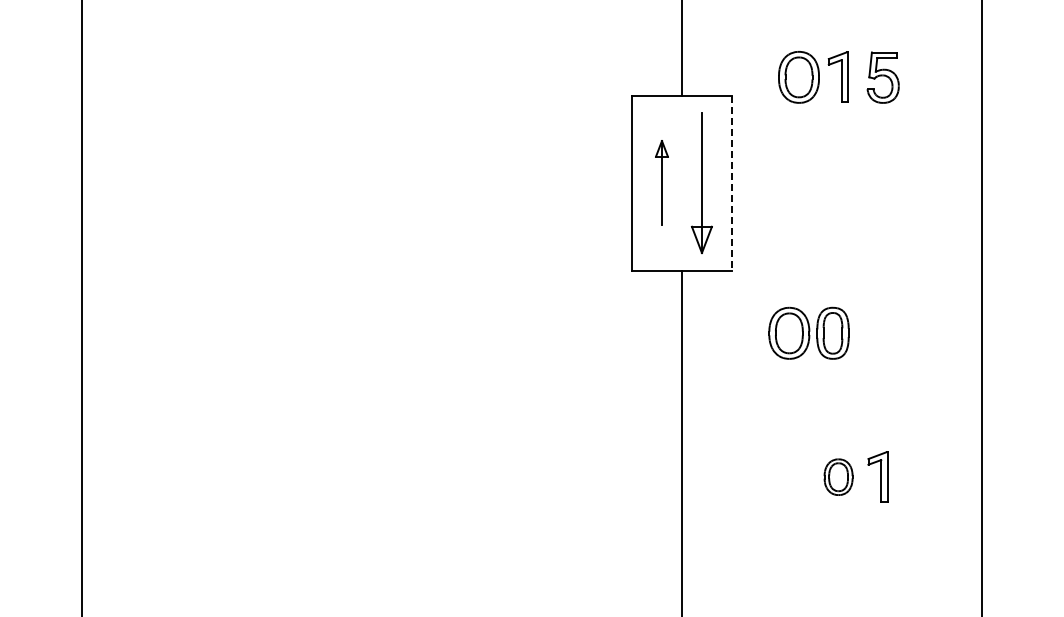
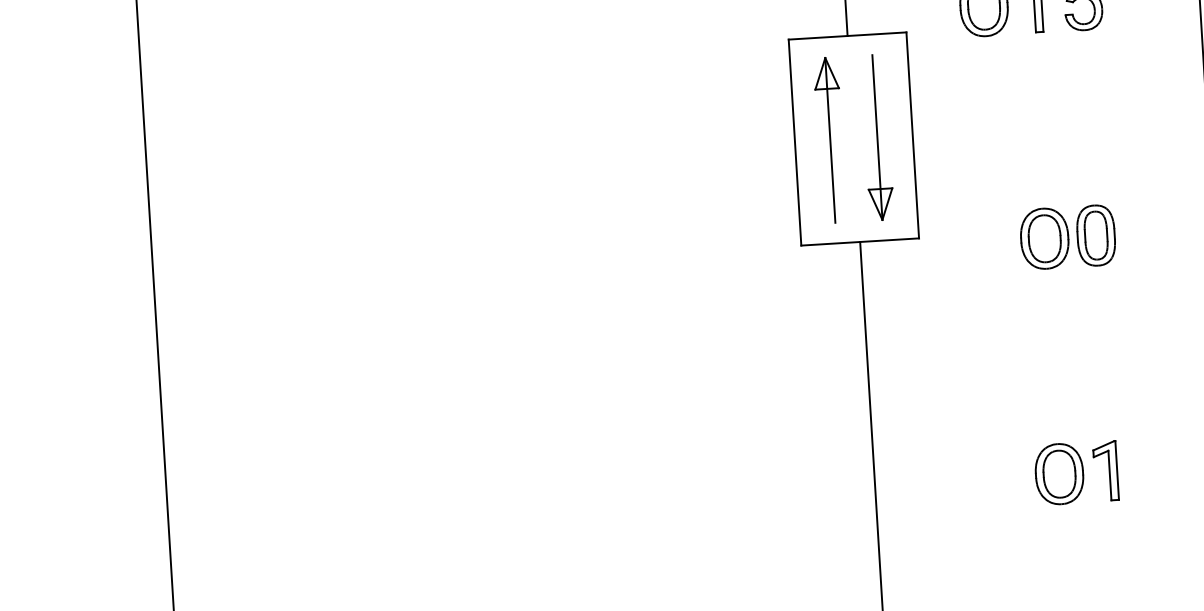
part: (661, 182) -> (829, 139), size x1.67
line: (731, 183) -> (912, 135), dashed -> solid
part: (808, 332) -> (1067, 236), moved
part: (838, 476) -> (1059, 473), size x1.43

